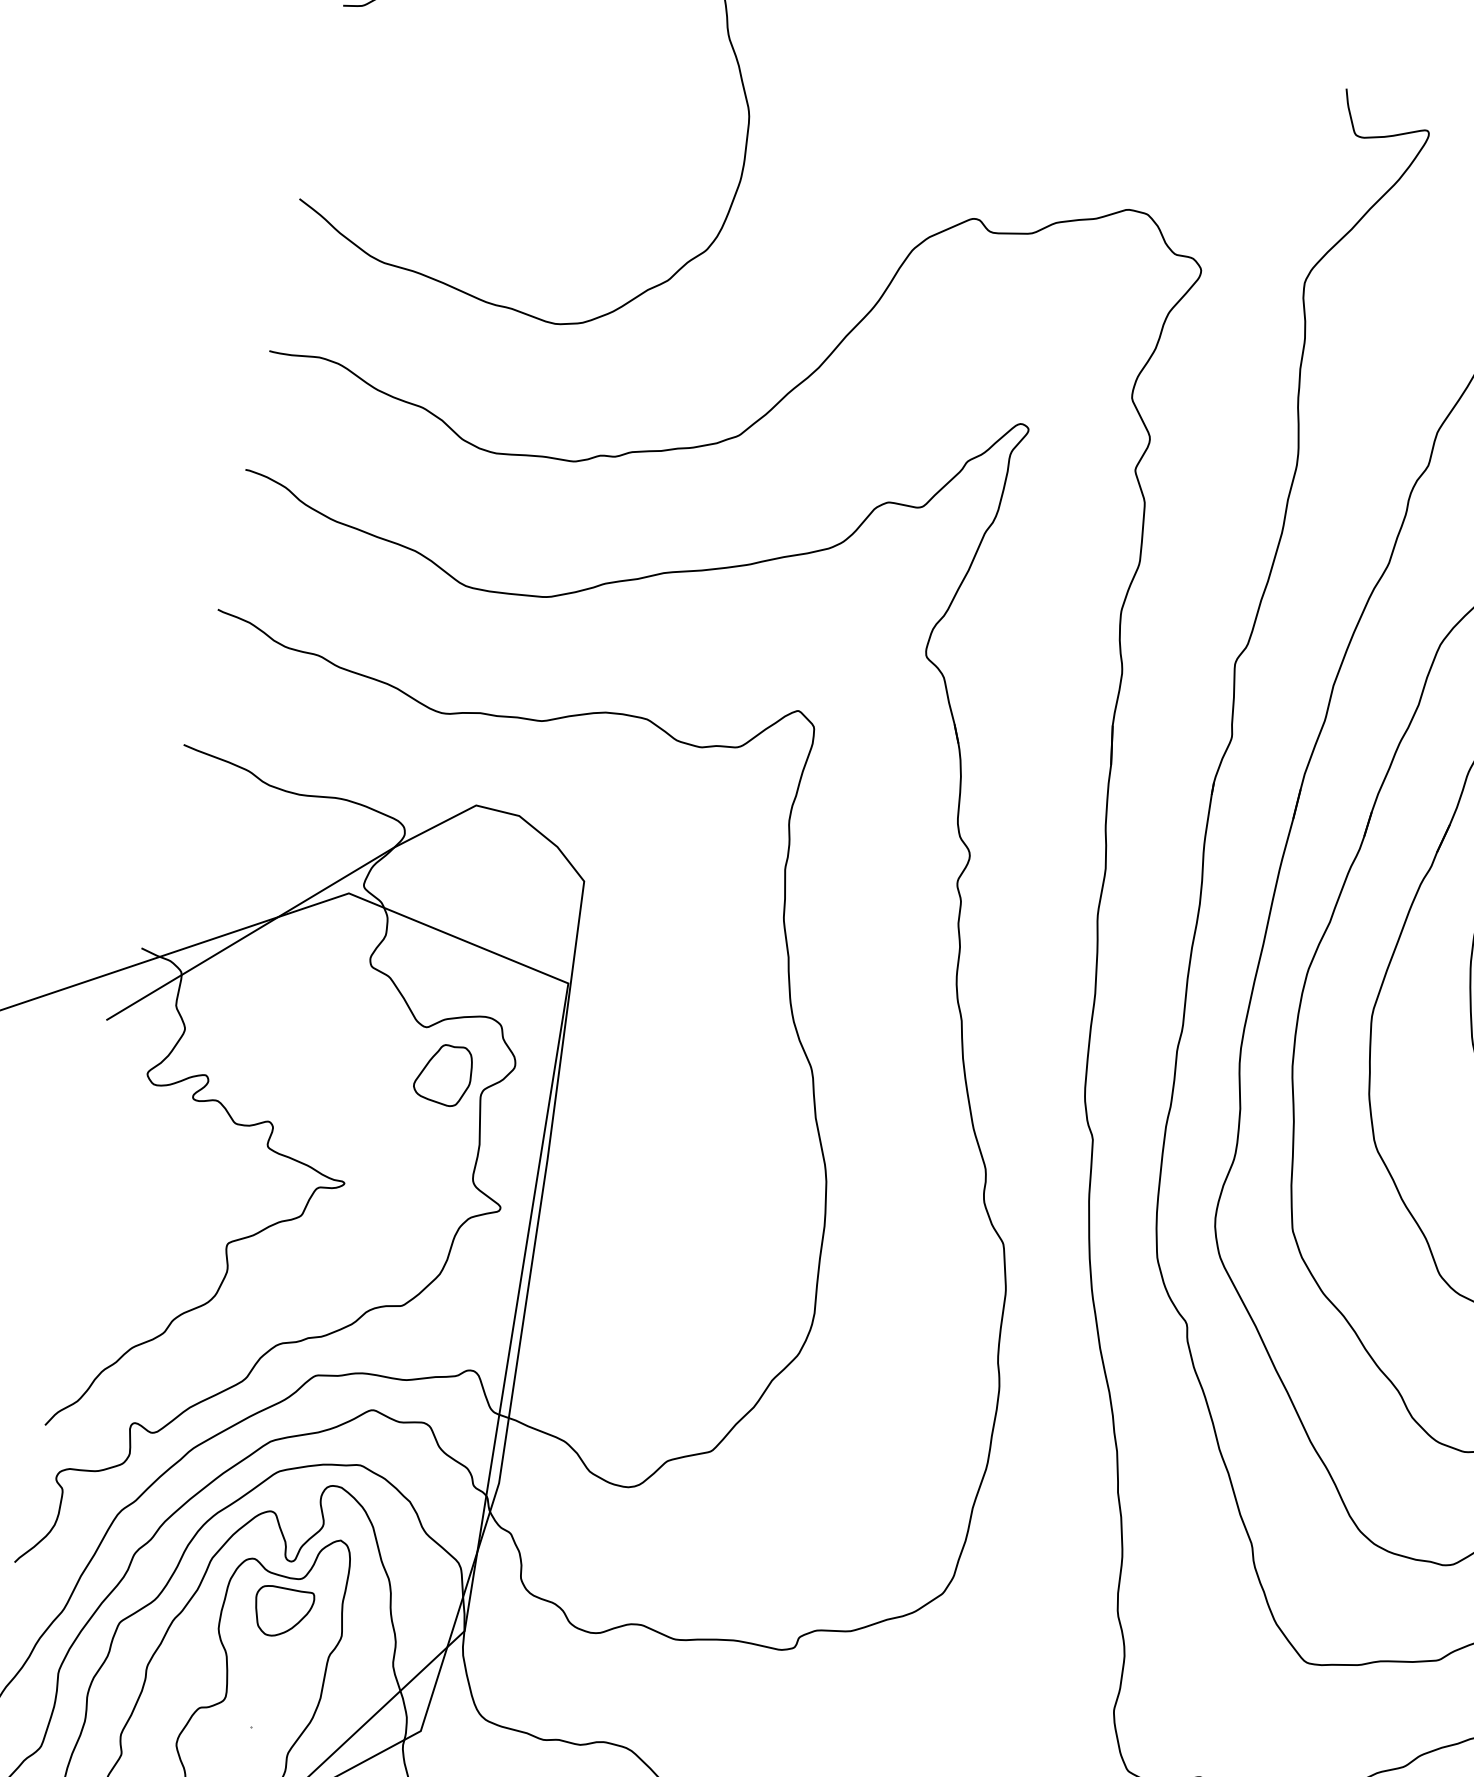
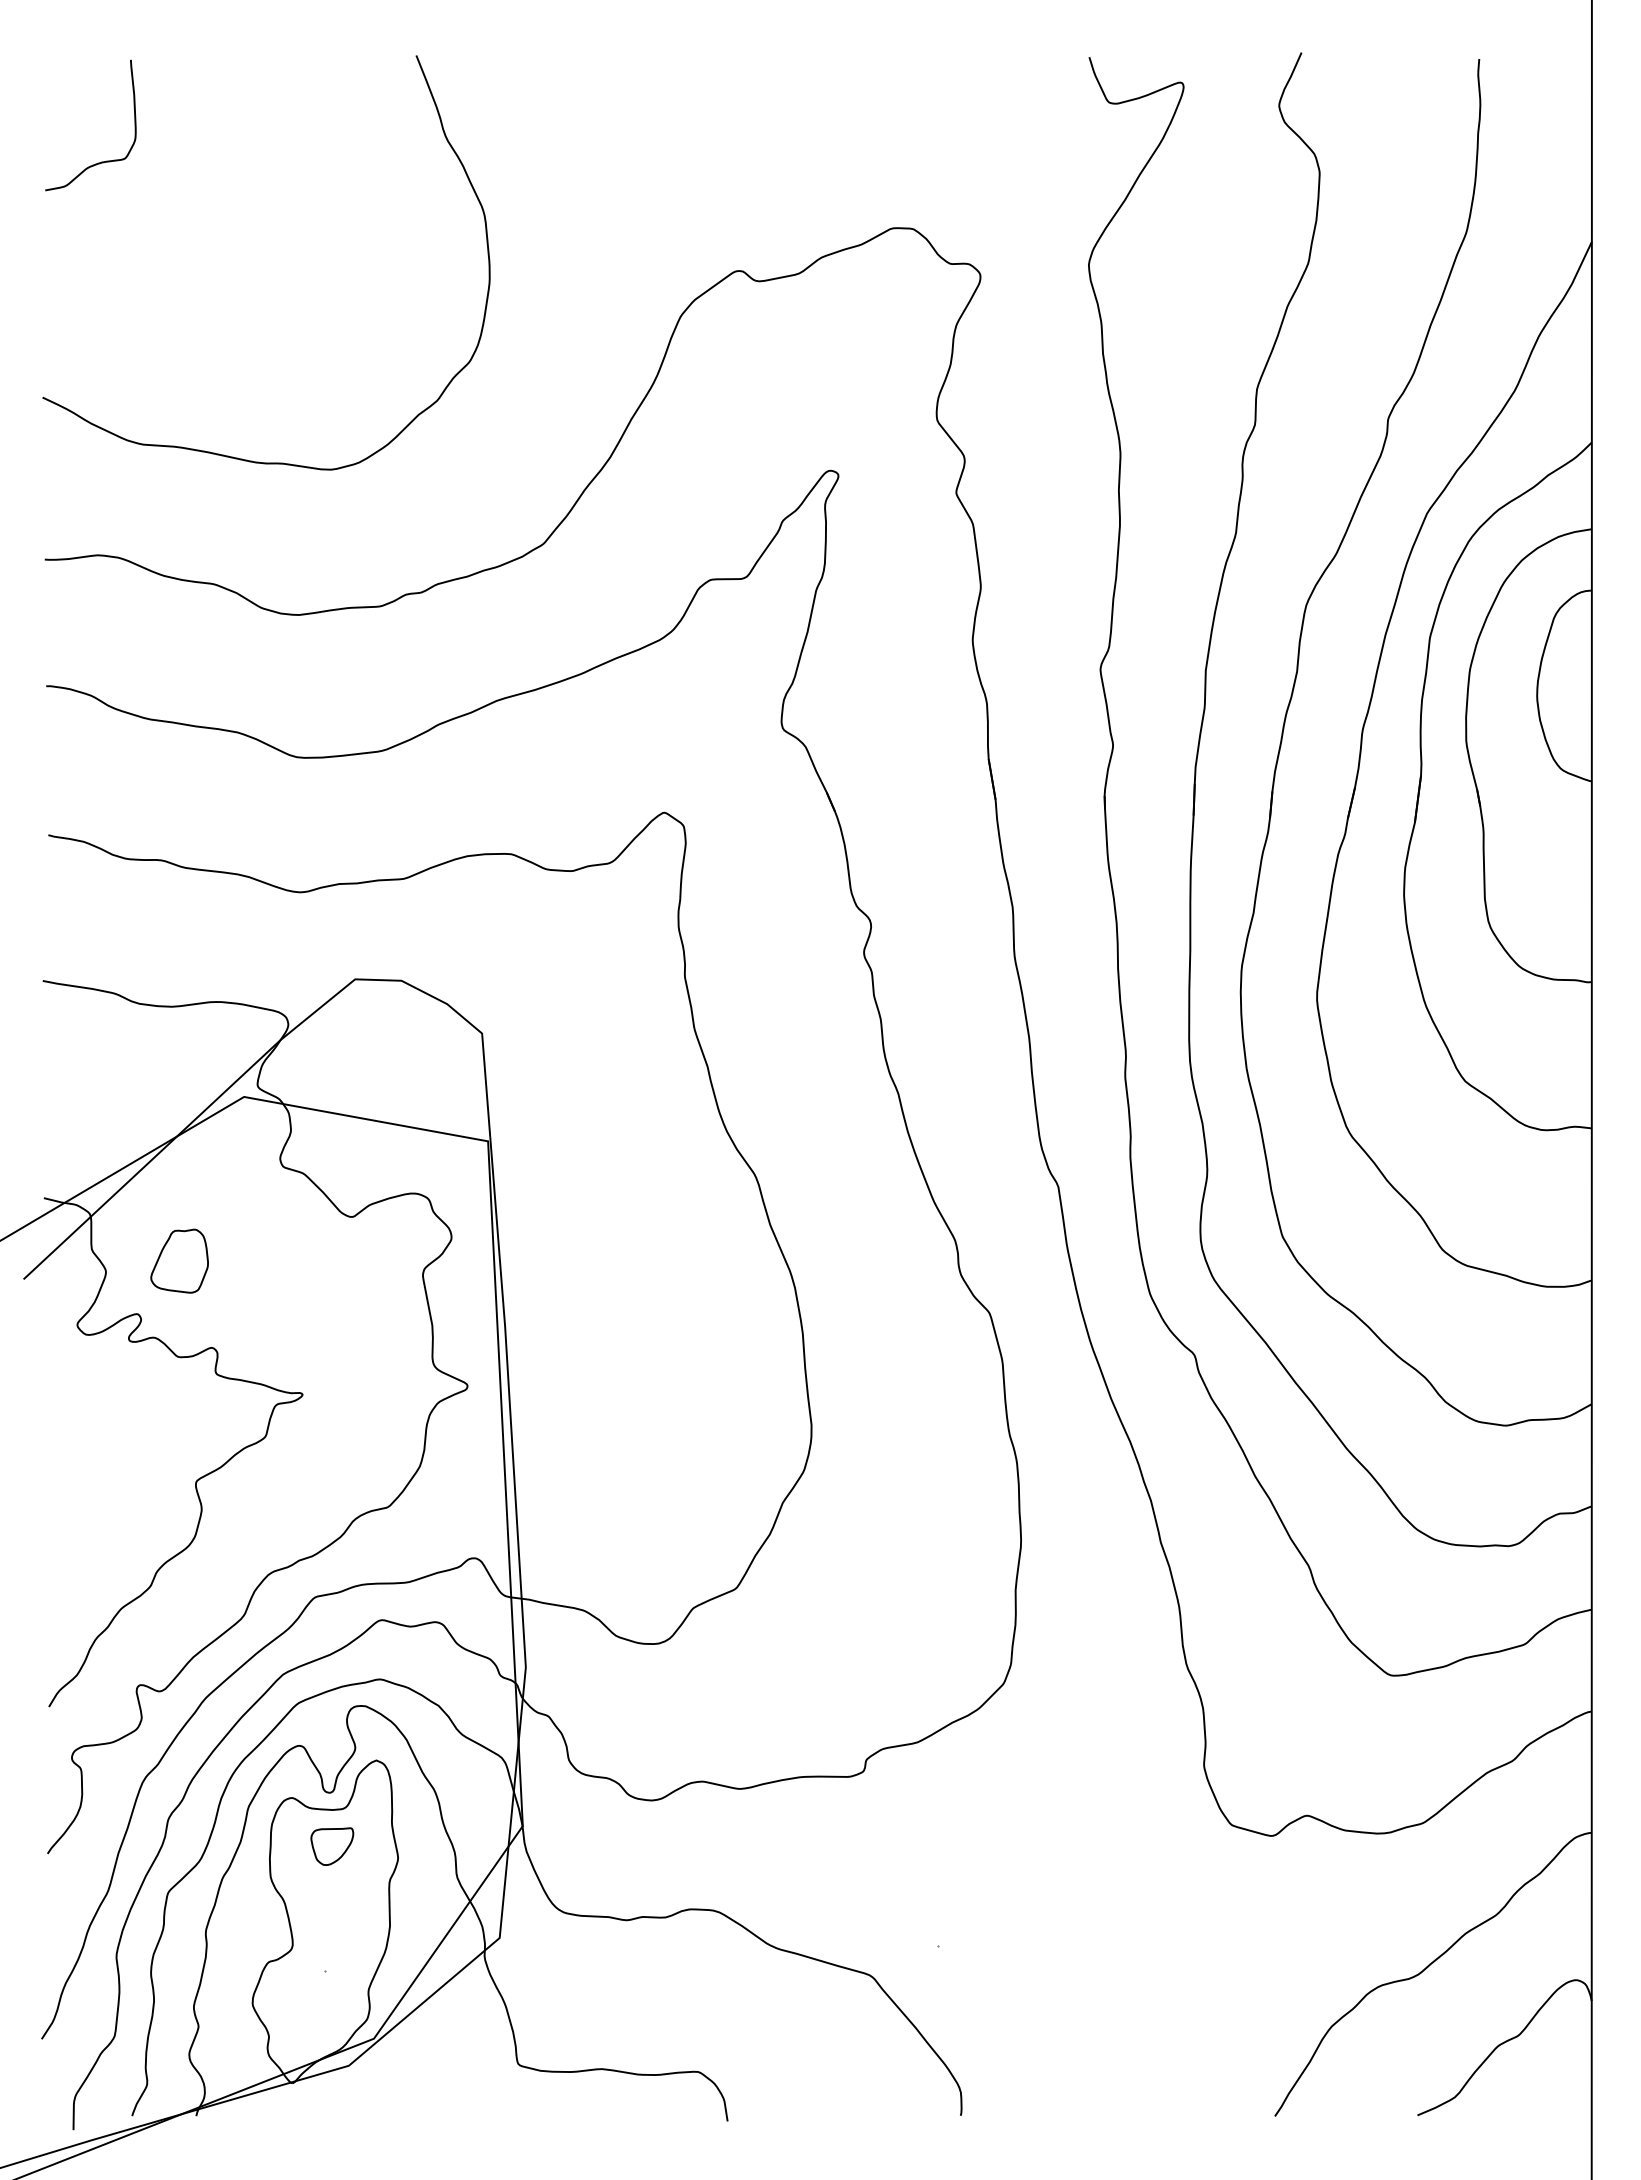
part: (444, 1073) -> (179, 1260), moved
part: (282, 1612) -> (332, 1846), size x0.7

